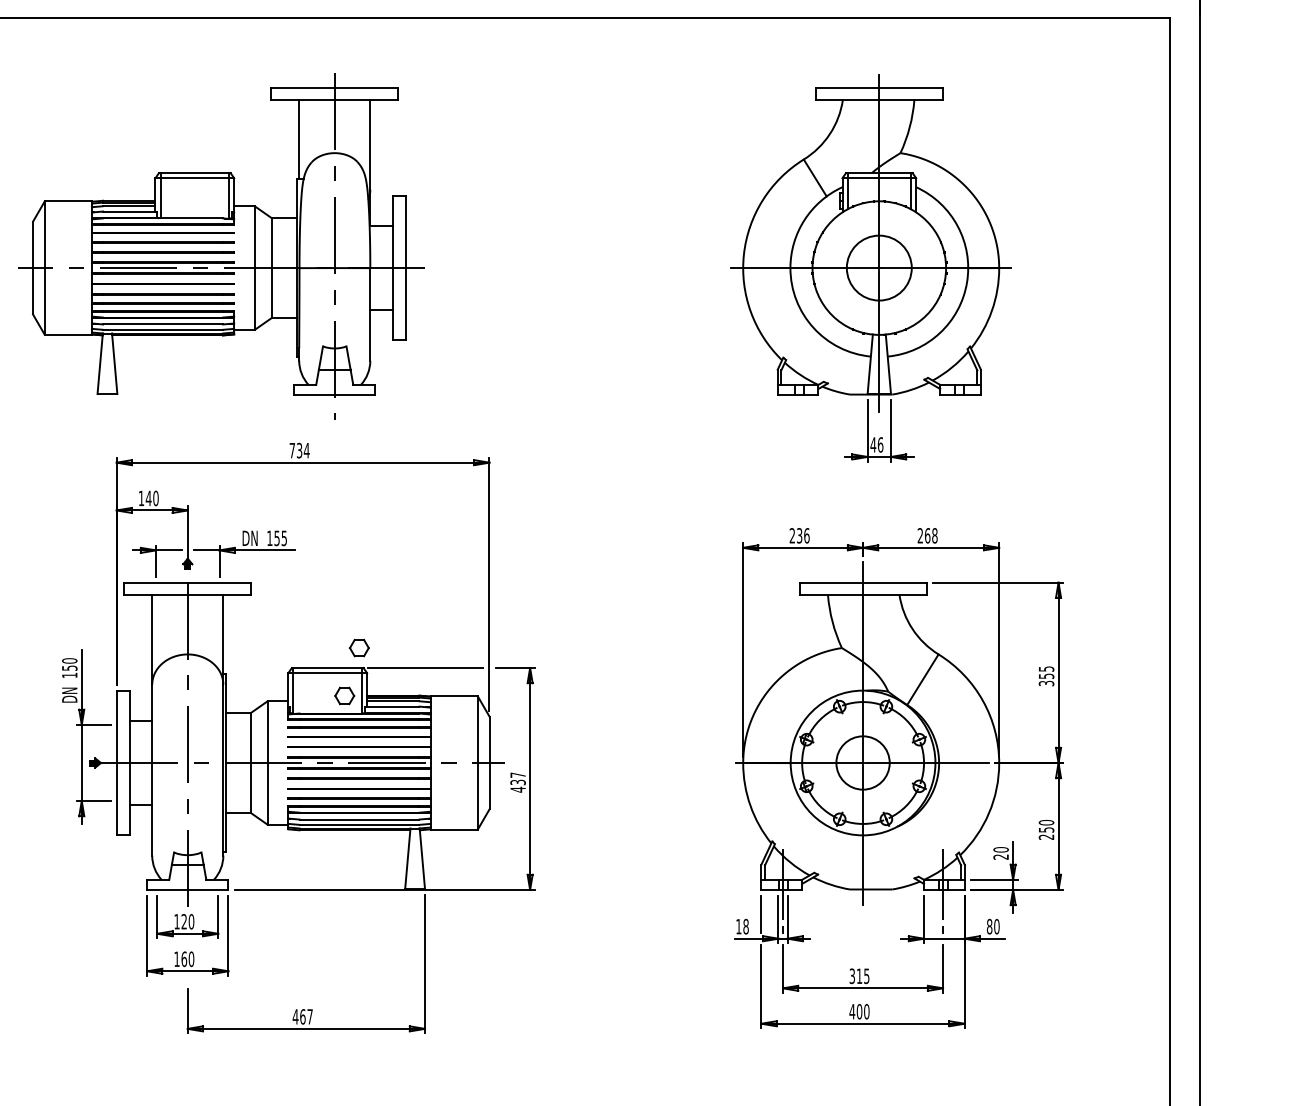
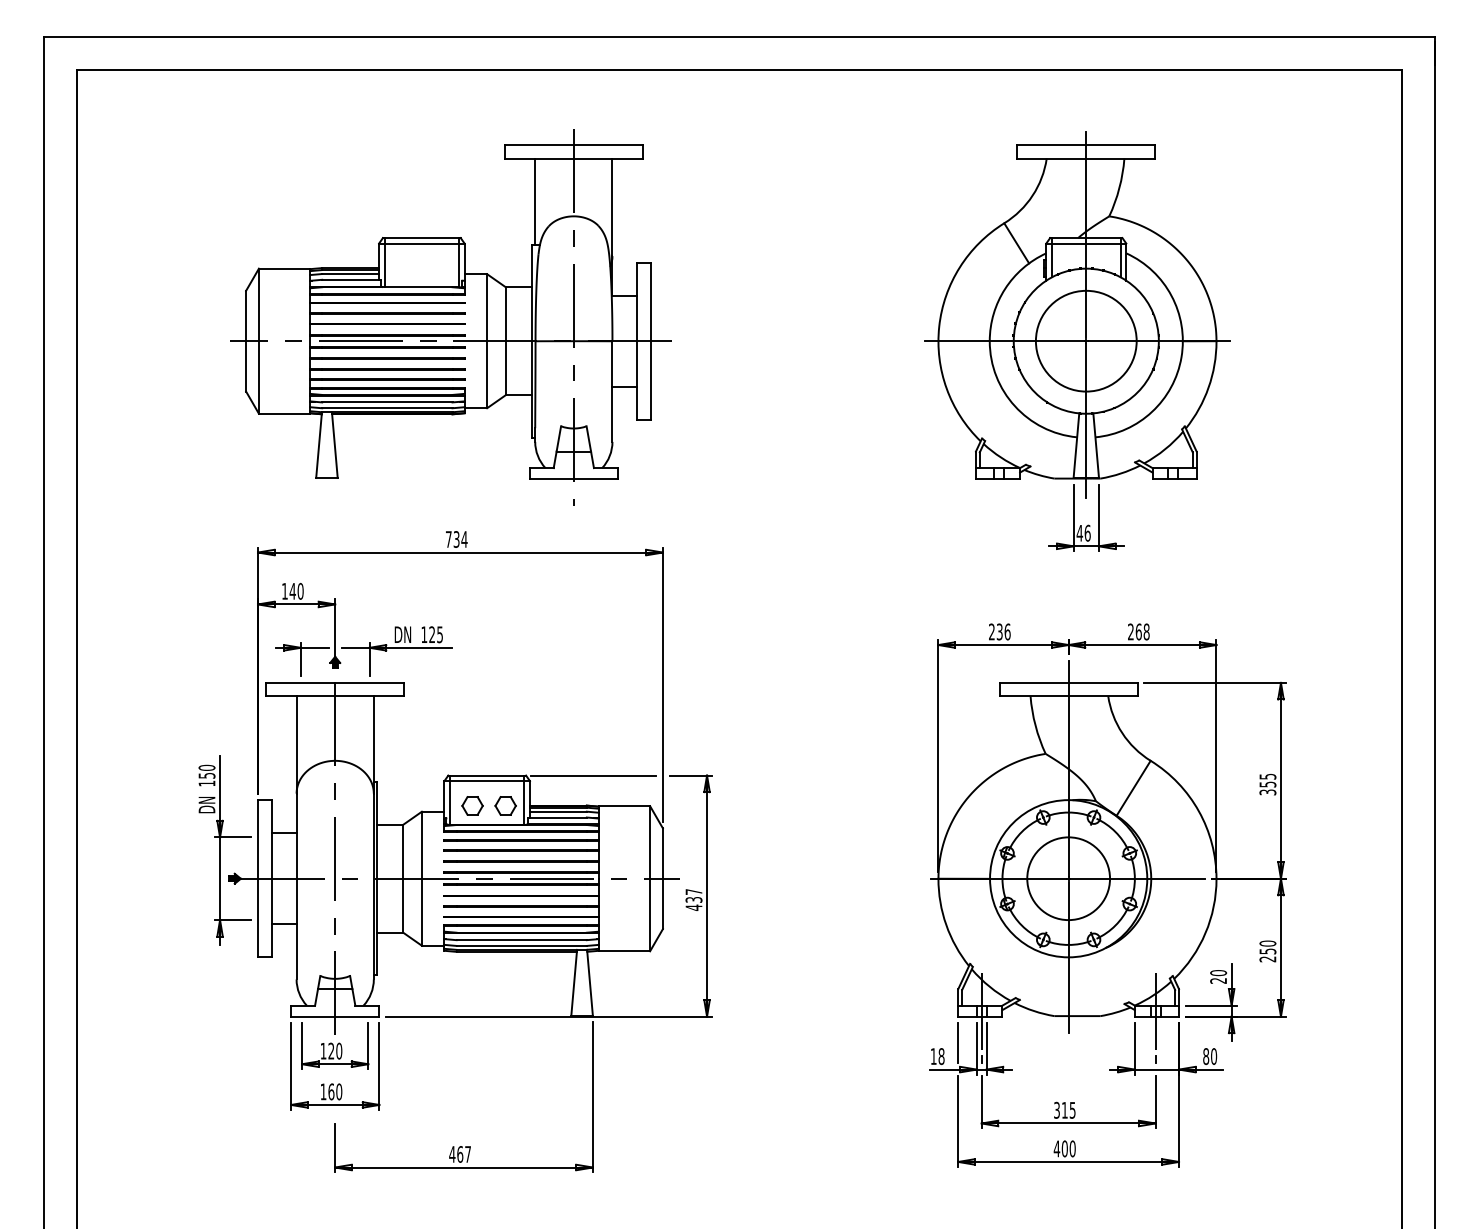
part: (221, 246) -> (450, 317), moved
circle: (878, 267) -> (1085, 340), size x1.43
text: (277, 538) -> (432, 634), 155 -> 125
part: (359, 647) -> (472, 805), moved
circle: (862, 762) -> (1068, 878), size x1.43

